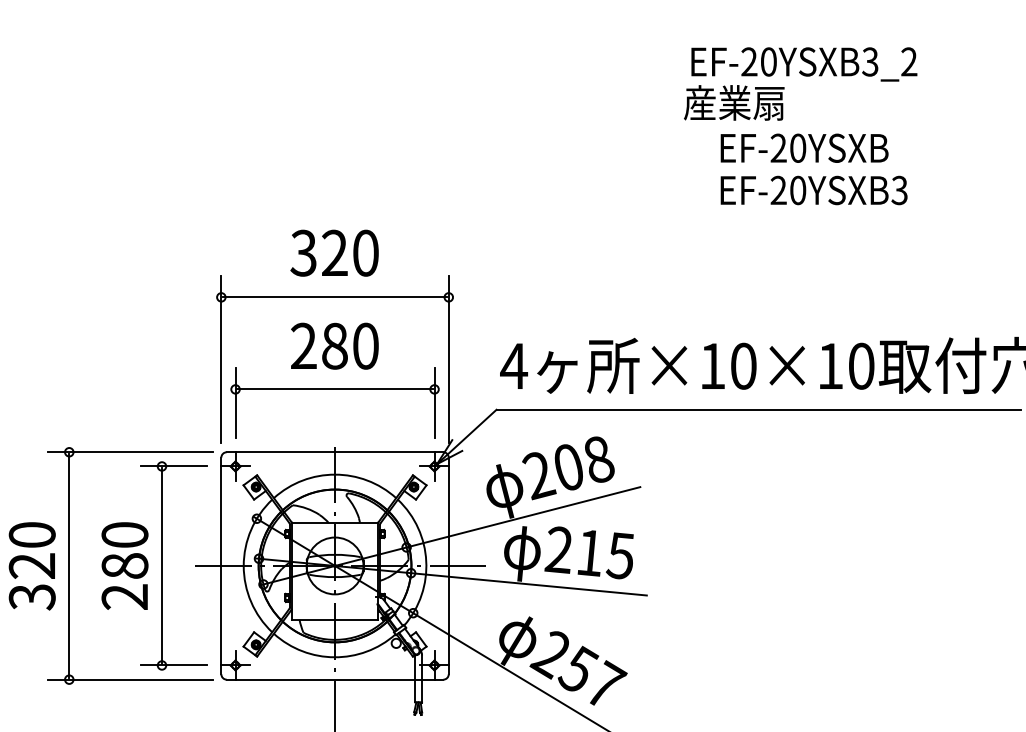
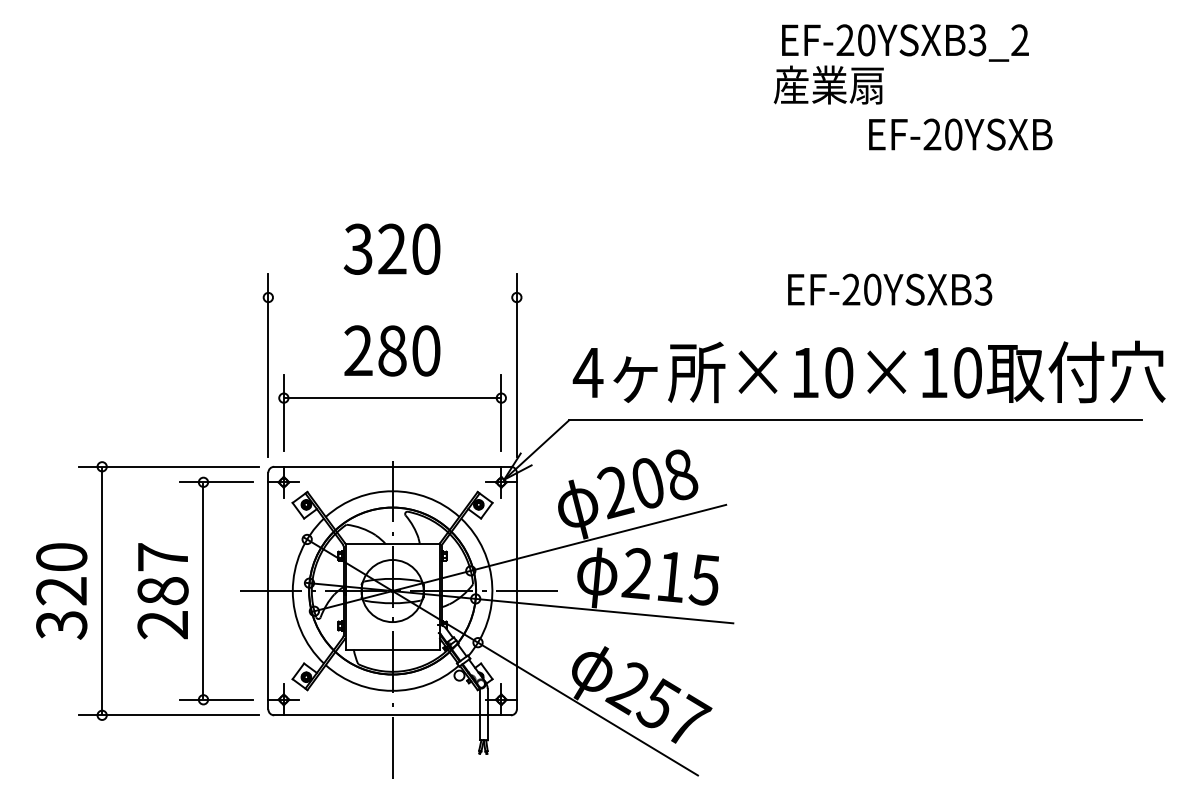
text: (804, 148) -> (960, 134), moved
text: (814, 190) -> (890, 289), moved
line: (334, 297) -> (392, 297), removed
text: (124, 535) -> (162, 557), 280 -> 287

